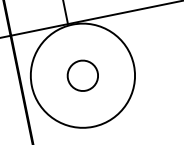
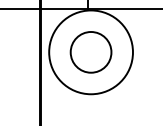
circle: (82, 76) -> (90, 52), size x1.67

